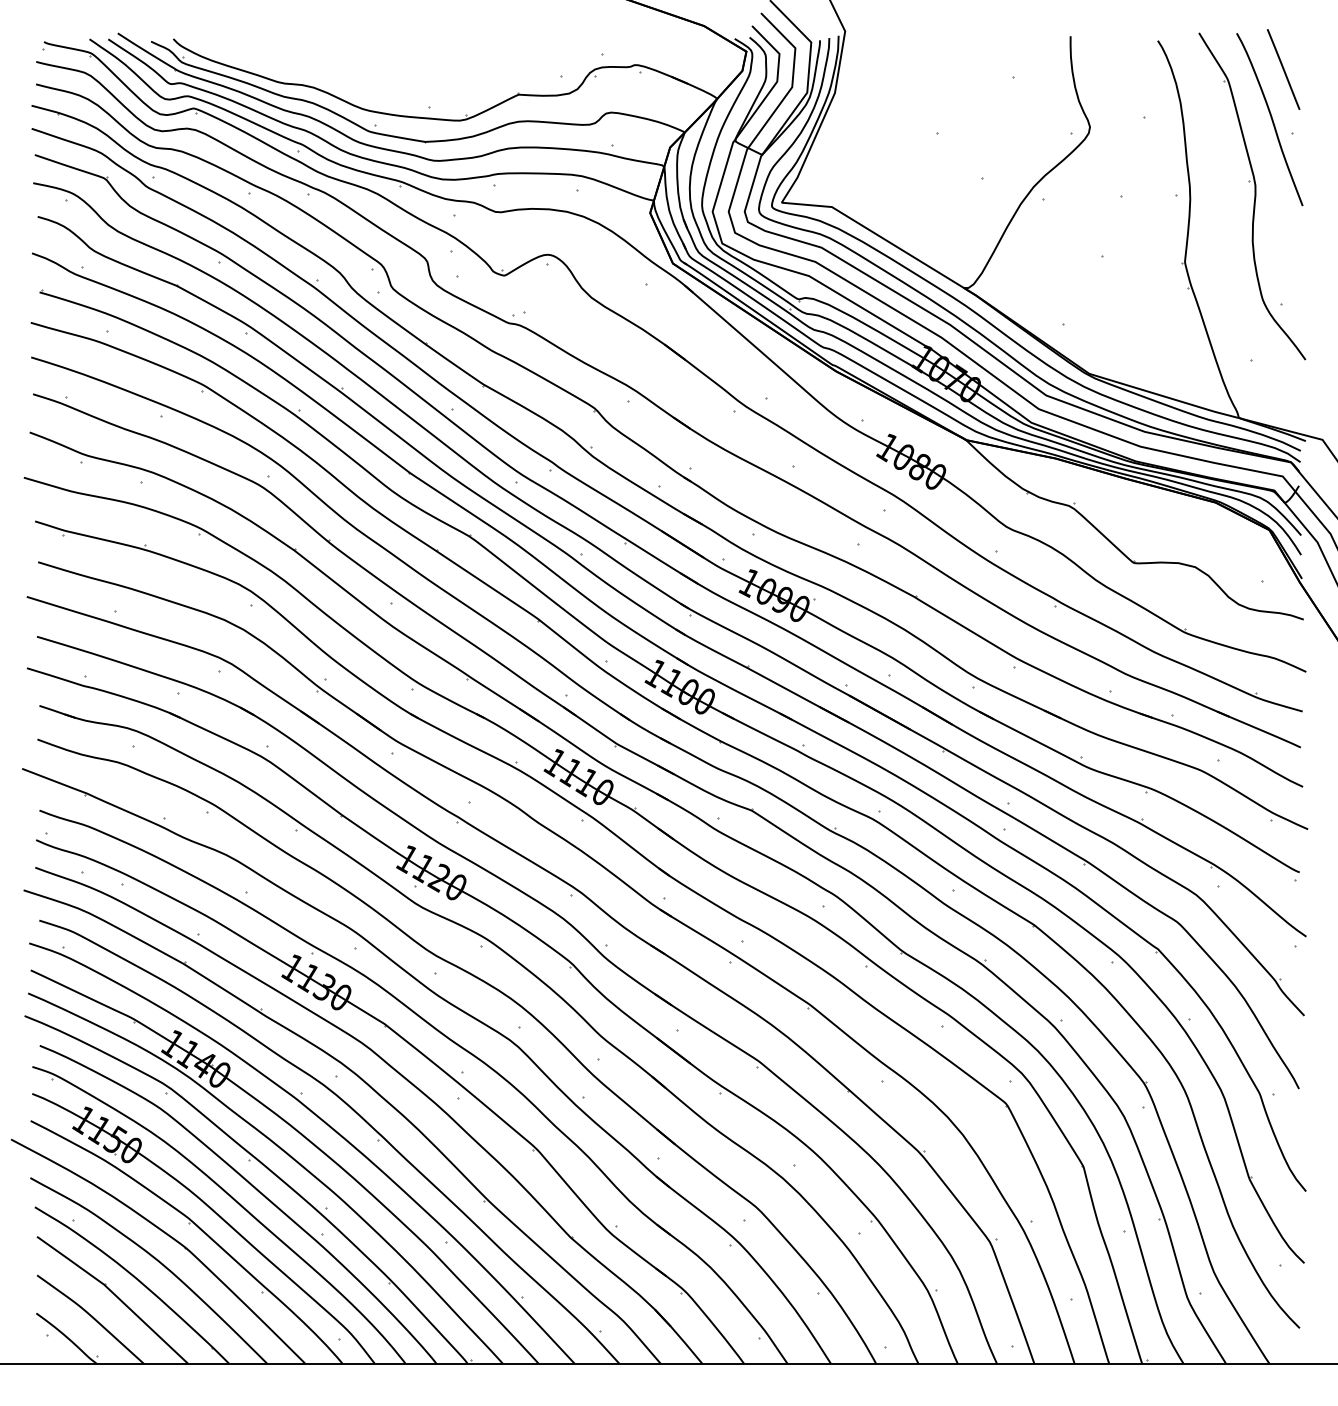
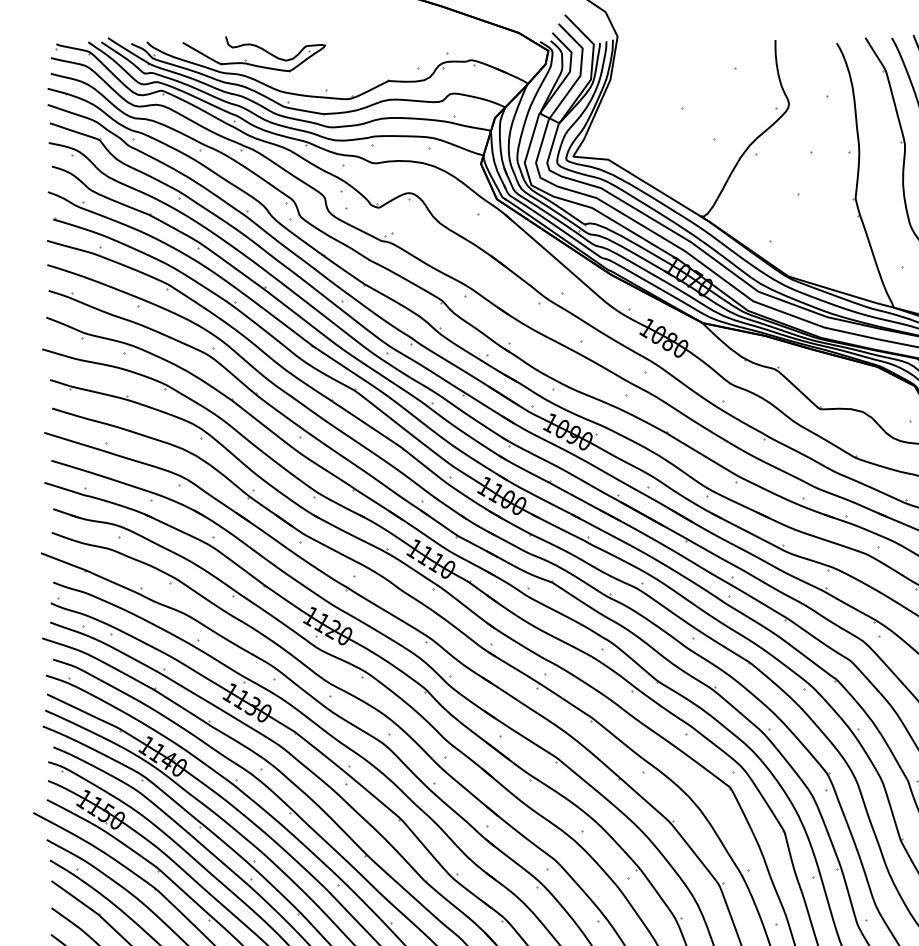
part: (330, 46) -> (257, 47), added

